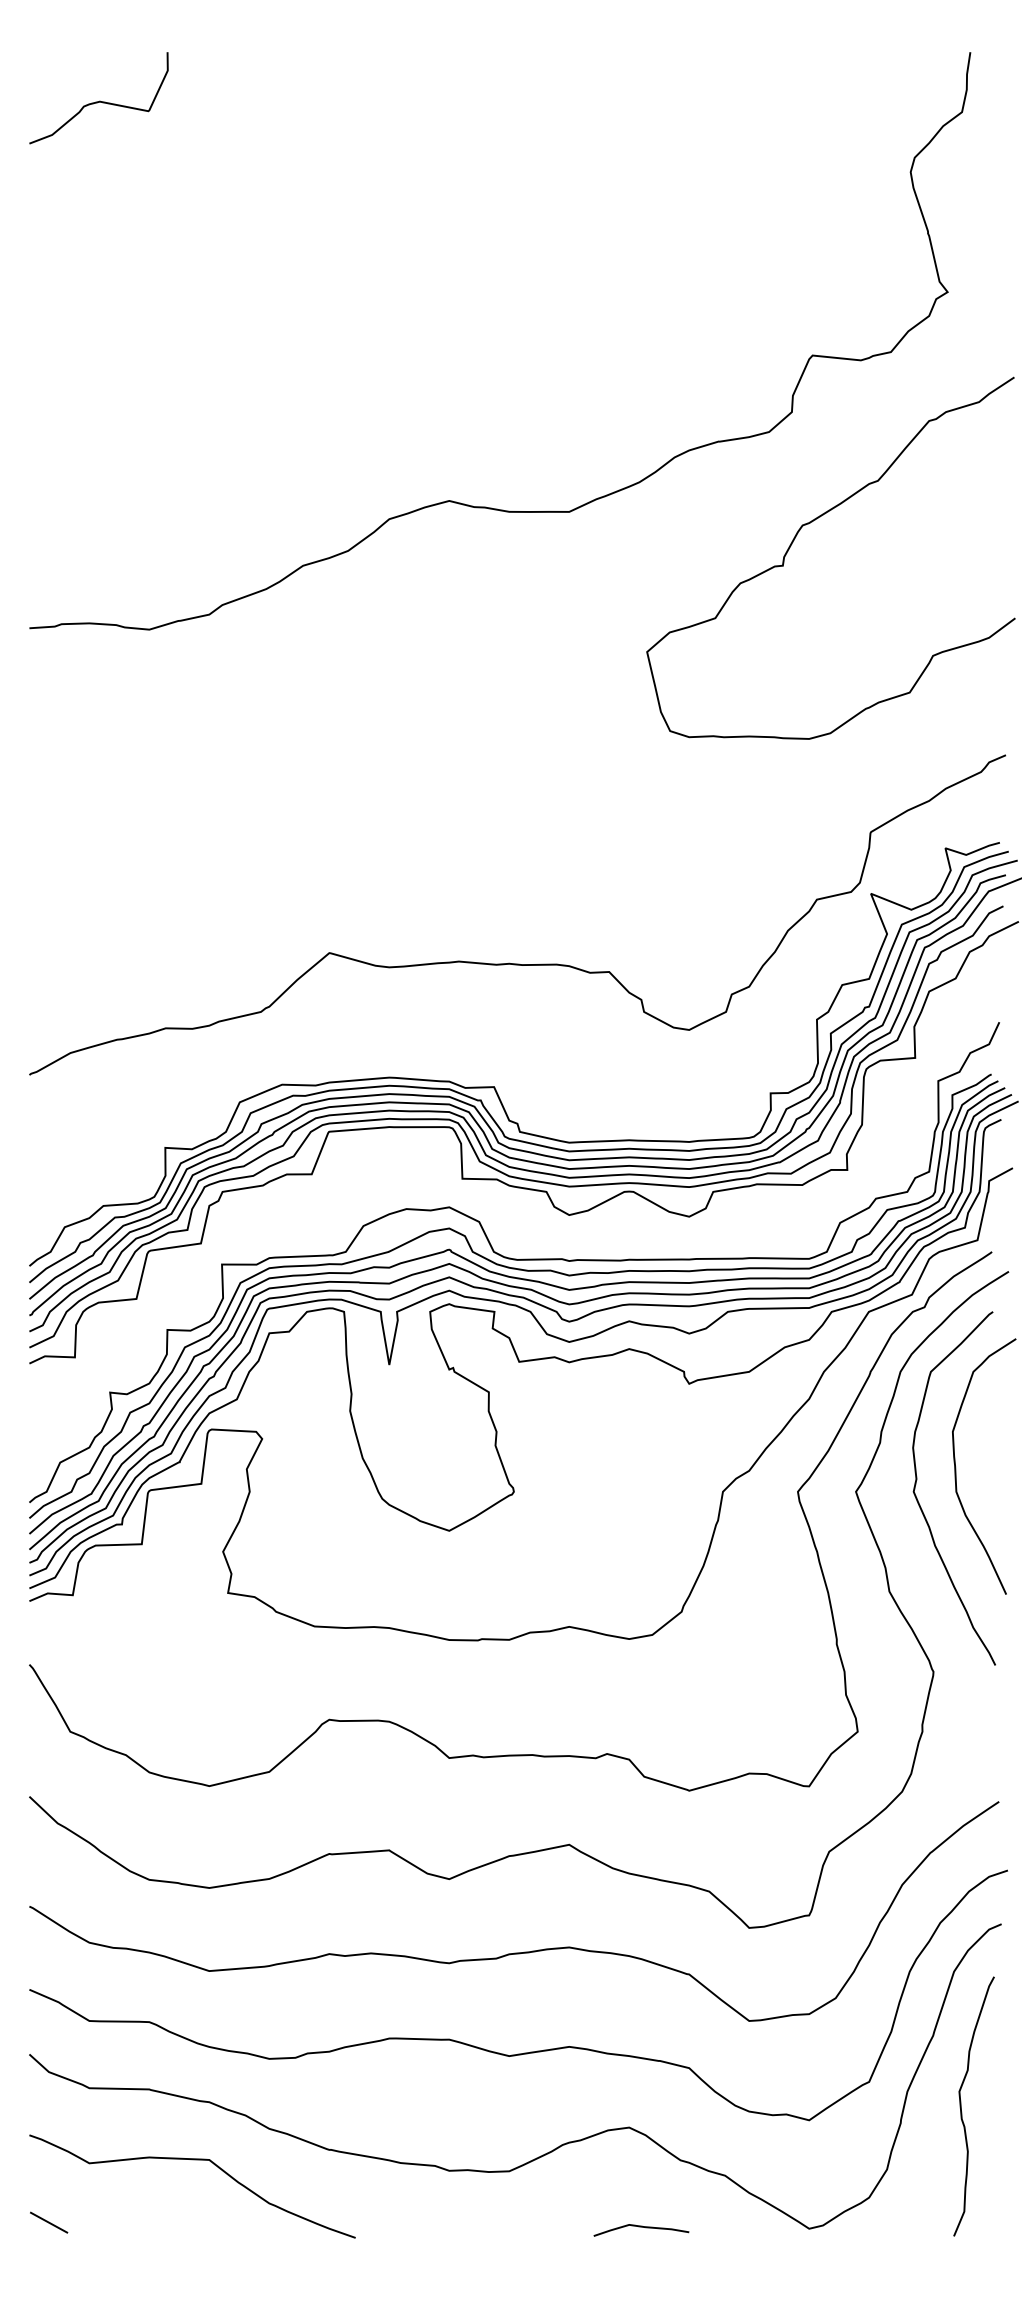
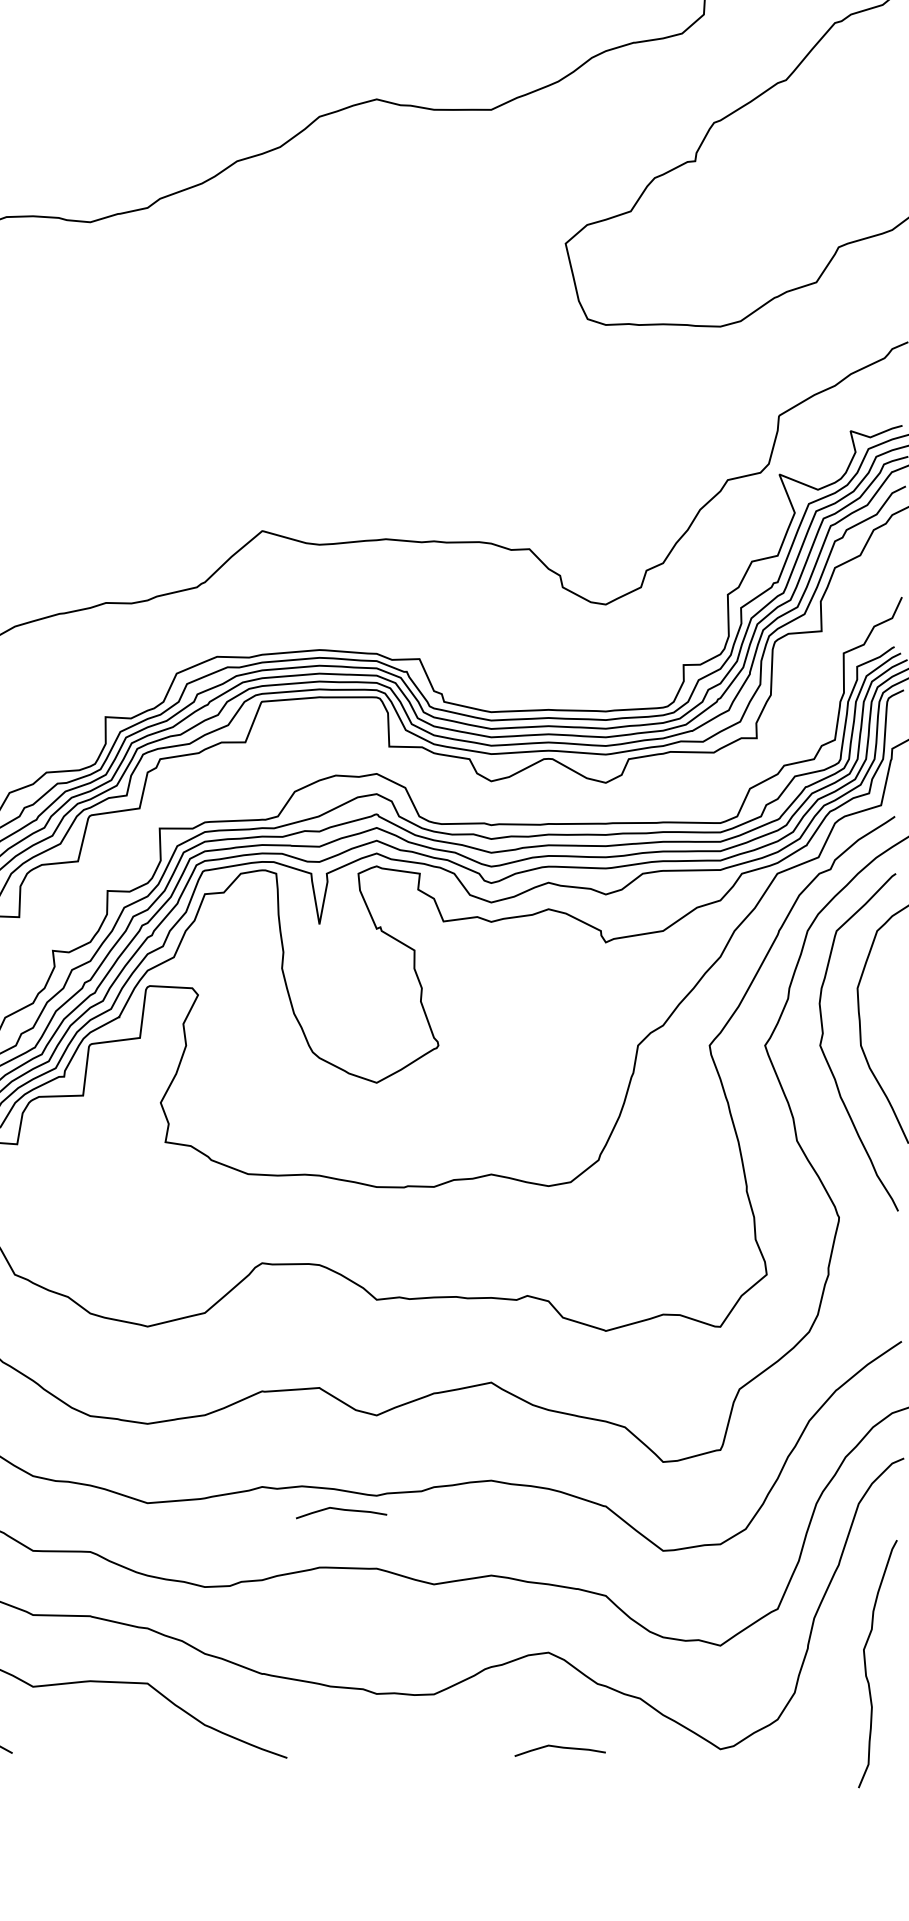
curve: (412, 1978) -> (341, 1510), added
curve: (961, 2106) -> (865, 1664), moved

